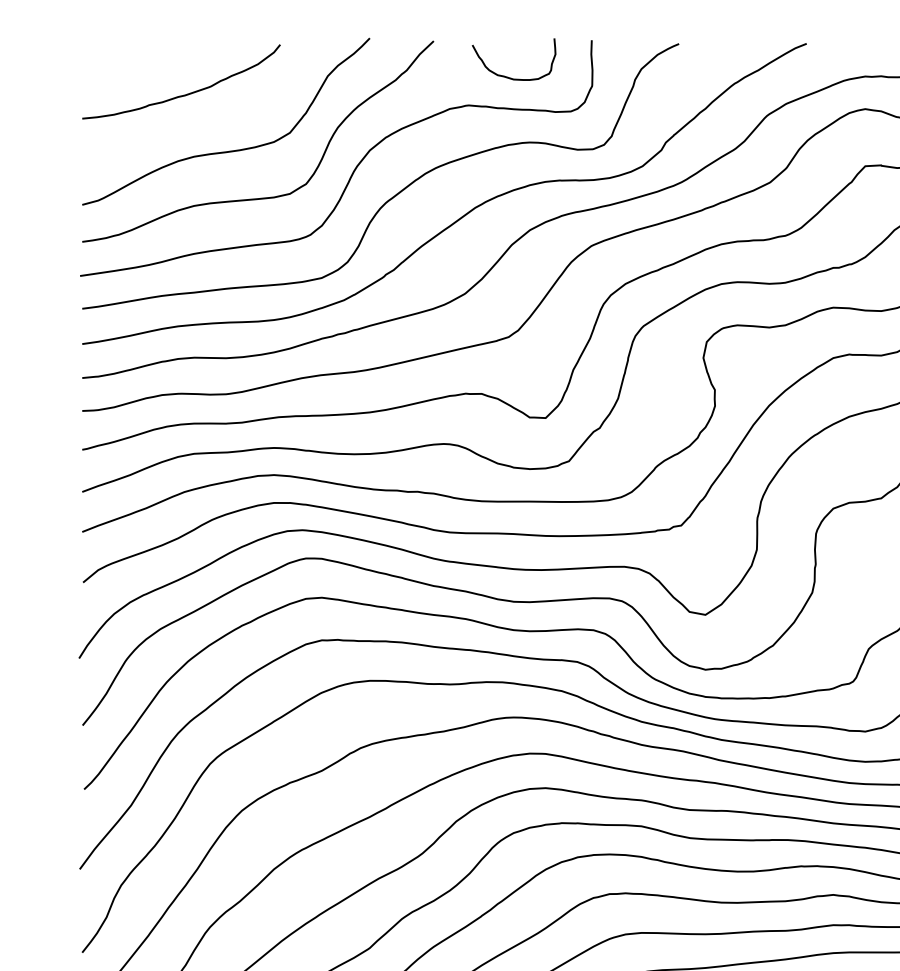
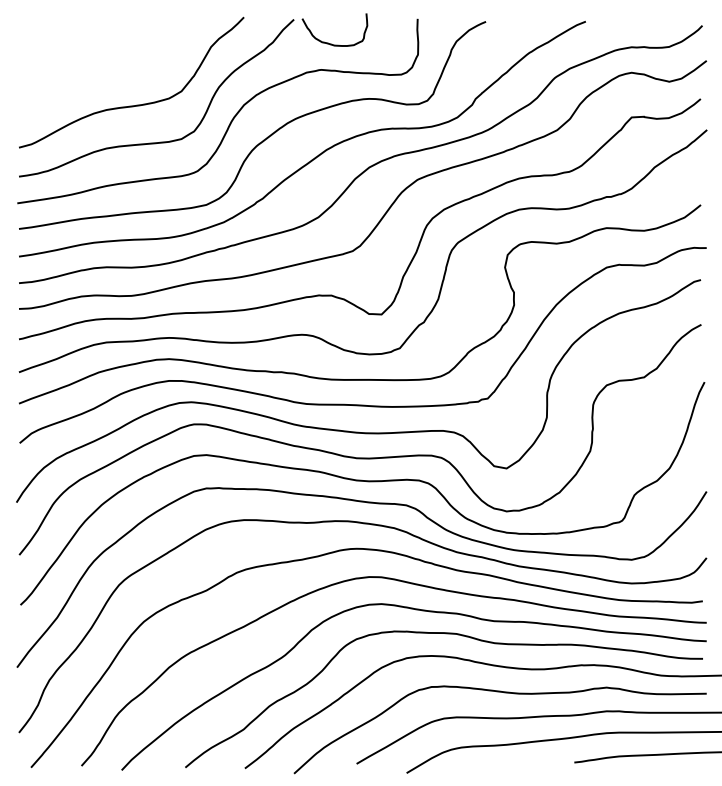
curve: (505, 75) -> (328, 42), moved
curve: (186, 93) -> (100, 60), removed

